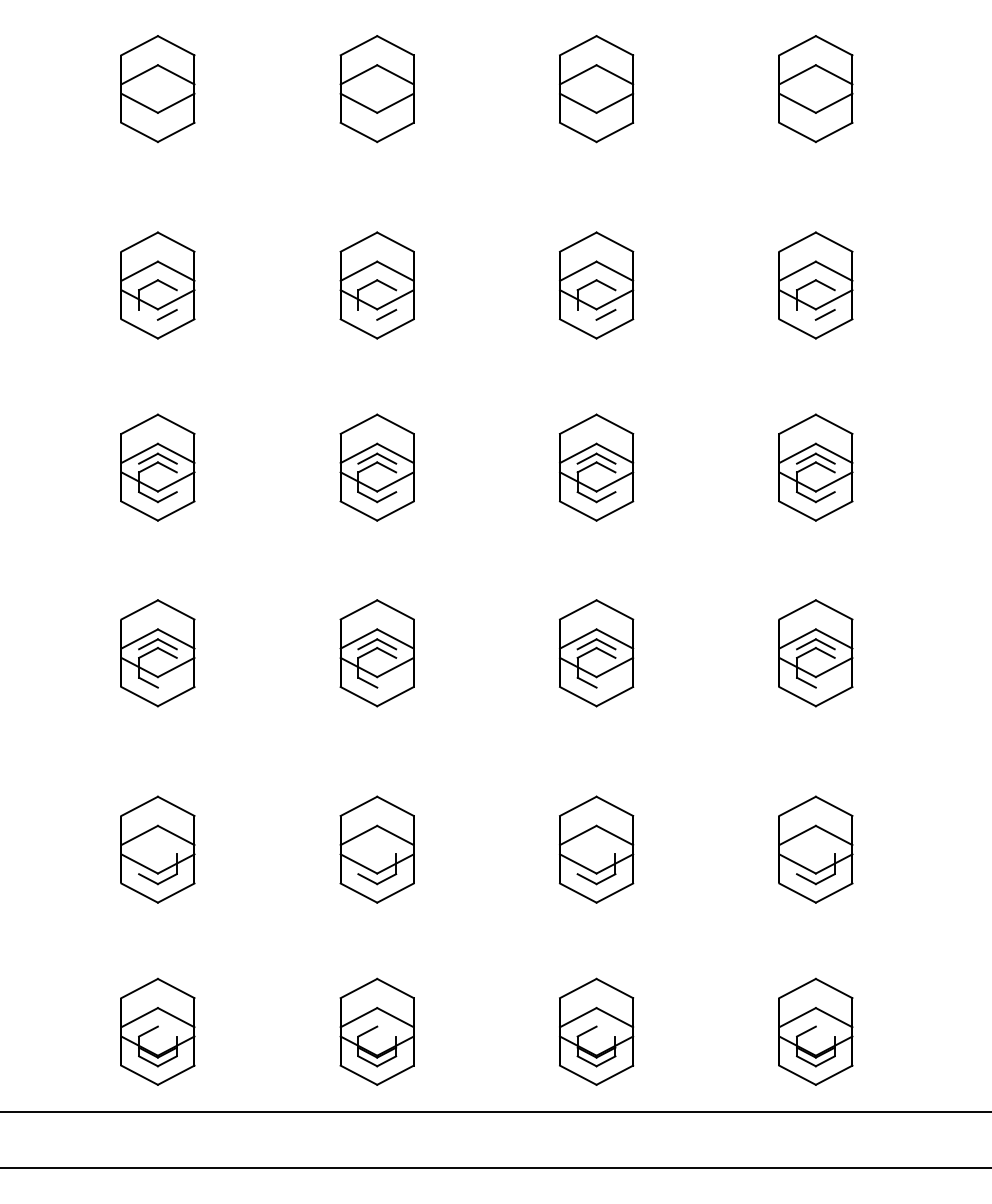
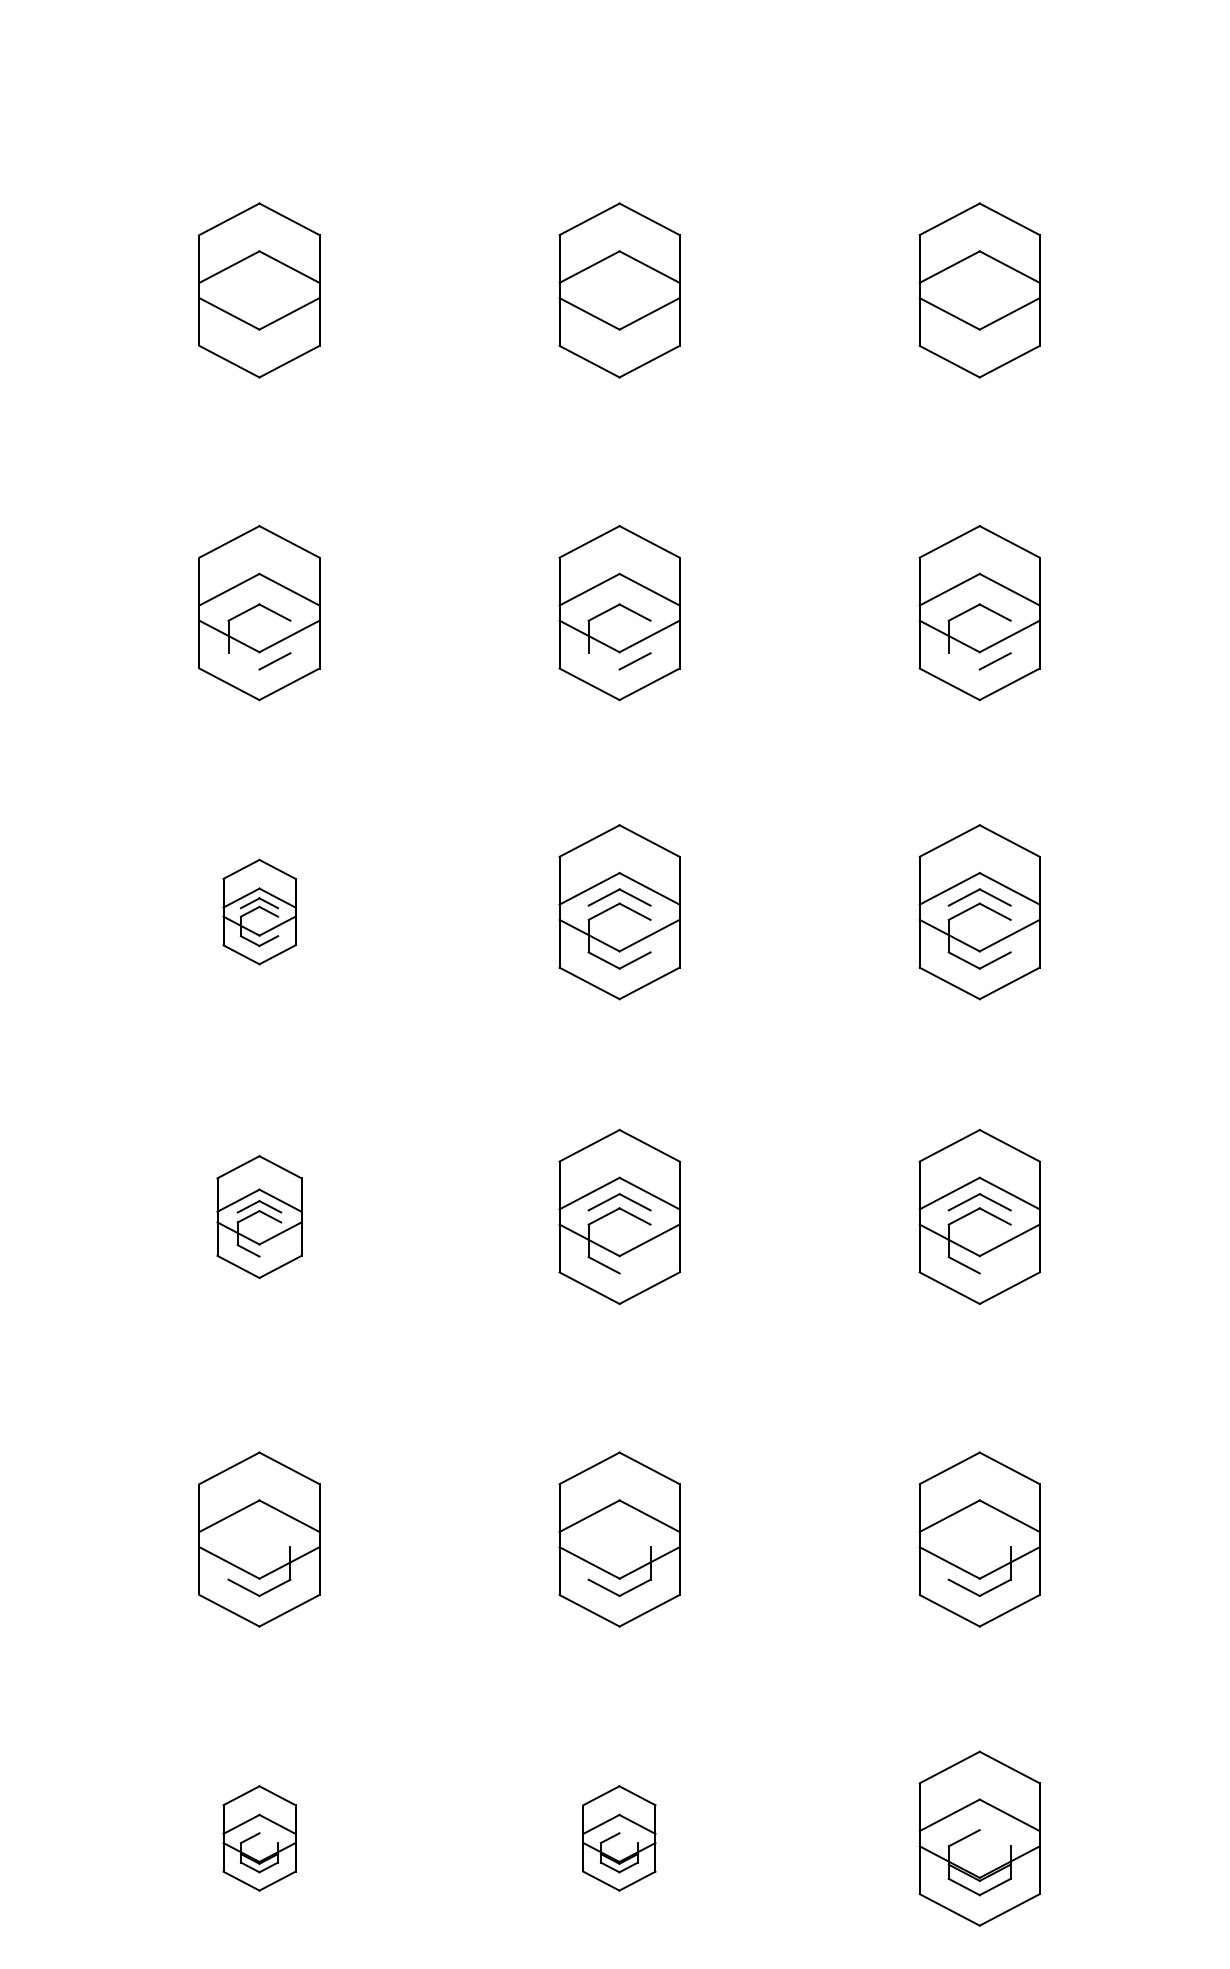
part: (157, 467) -> (258, 911), size x0.6
part: (157, 653) -> (258, 1217), size x0.7
part: (157, 1031) -> (258, 1838), size x0.6
part: (376, 1031) -> (618, 1838), size x0.6

